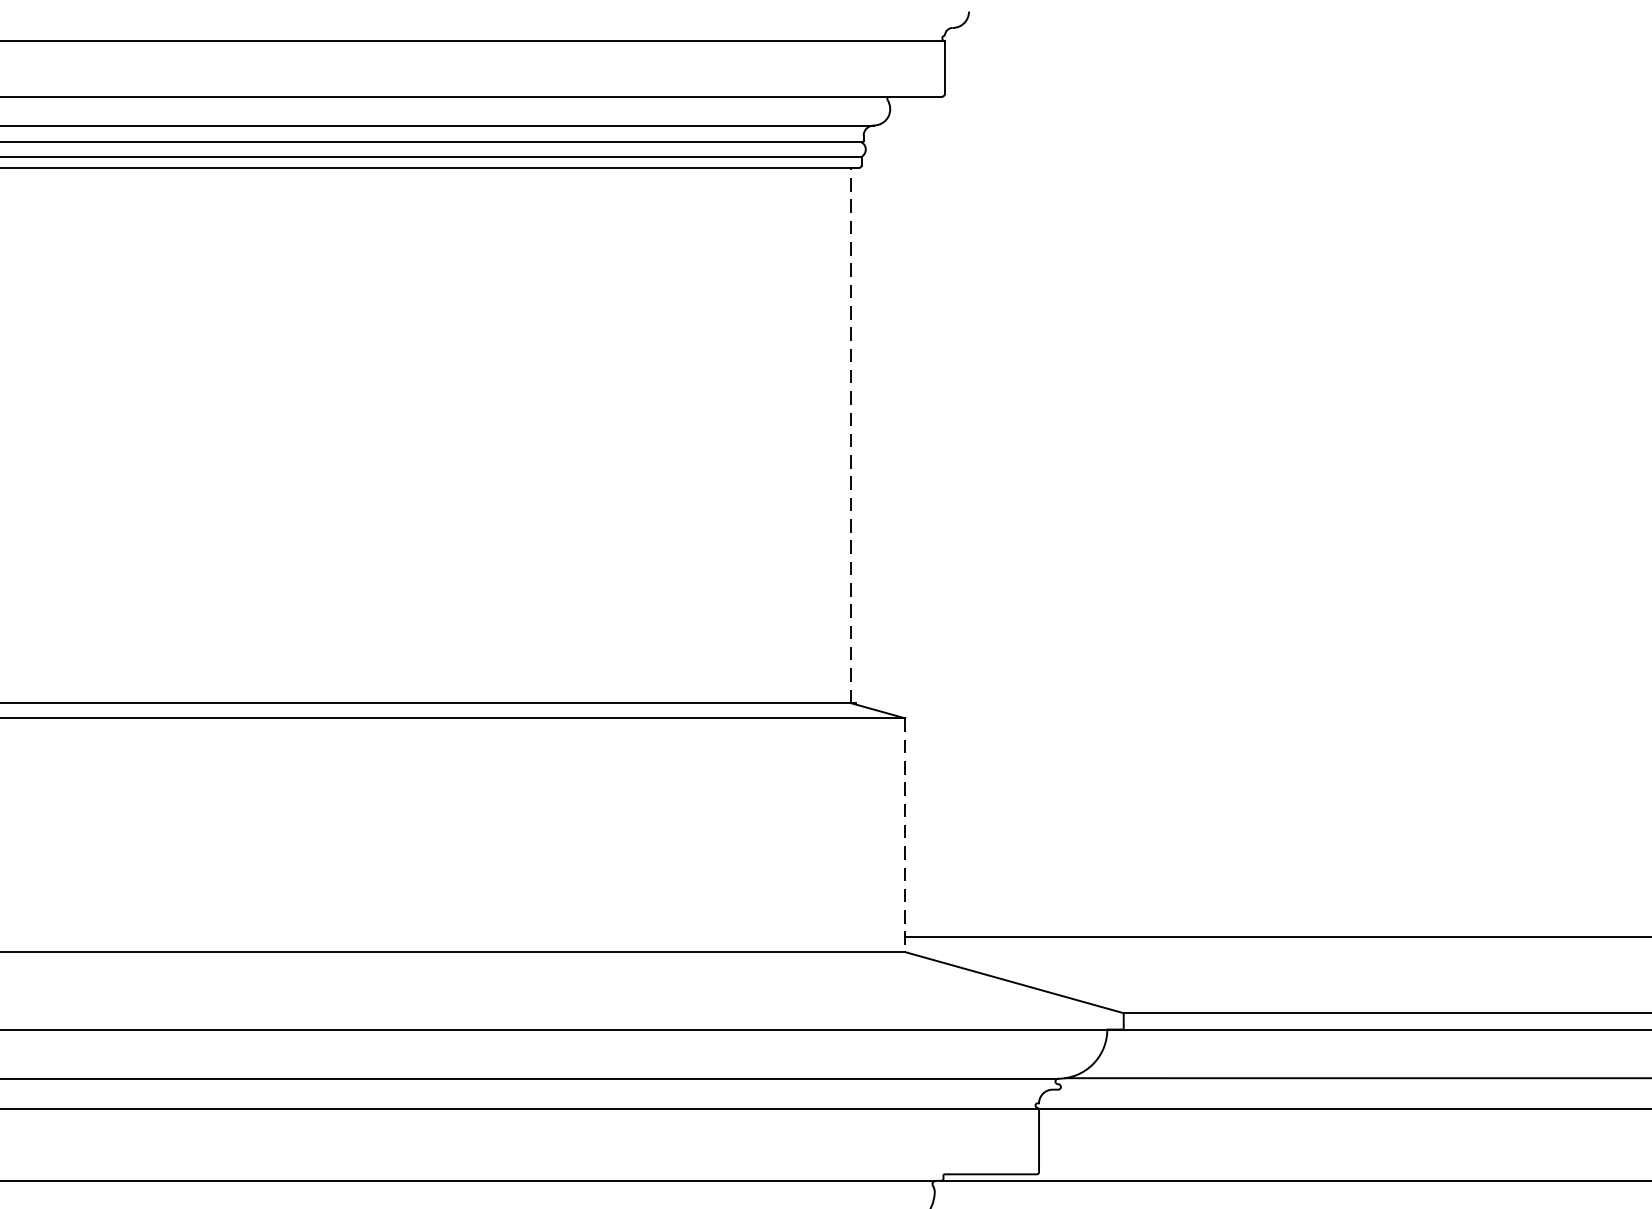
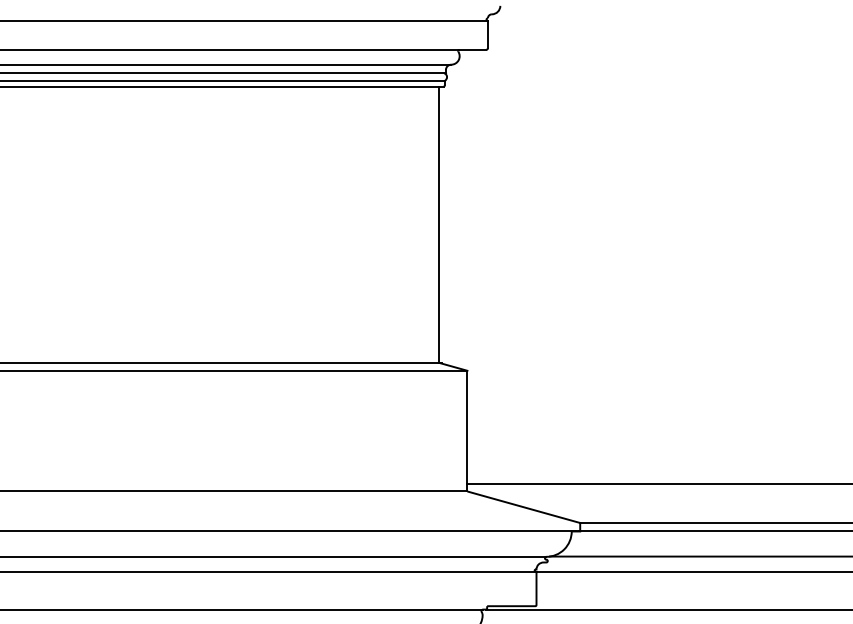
line: (851, 435) -> (439, 224), dashed -> solid
line: (905, 835) -> (467, 431), dashed -> solid

